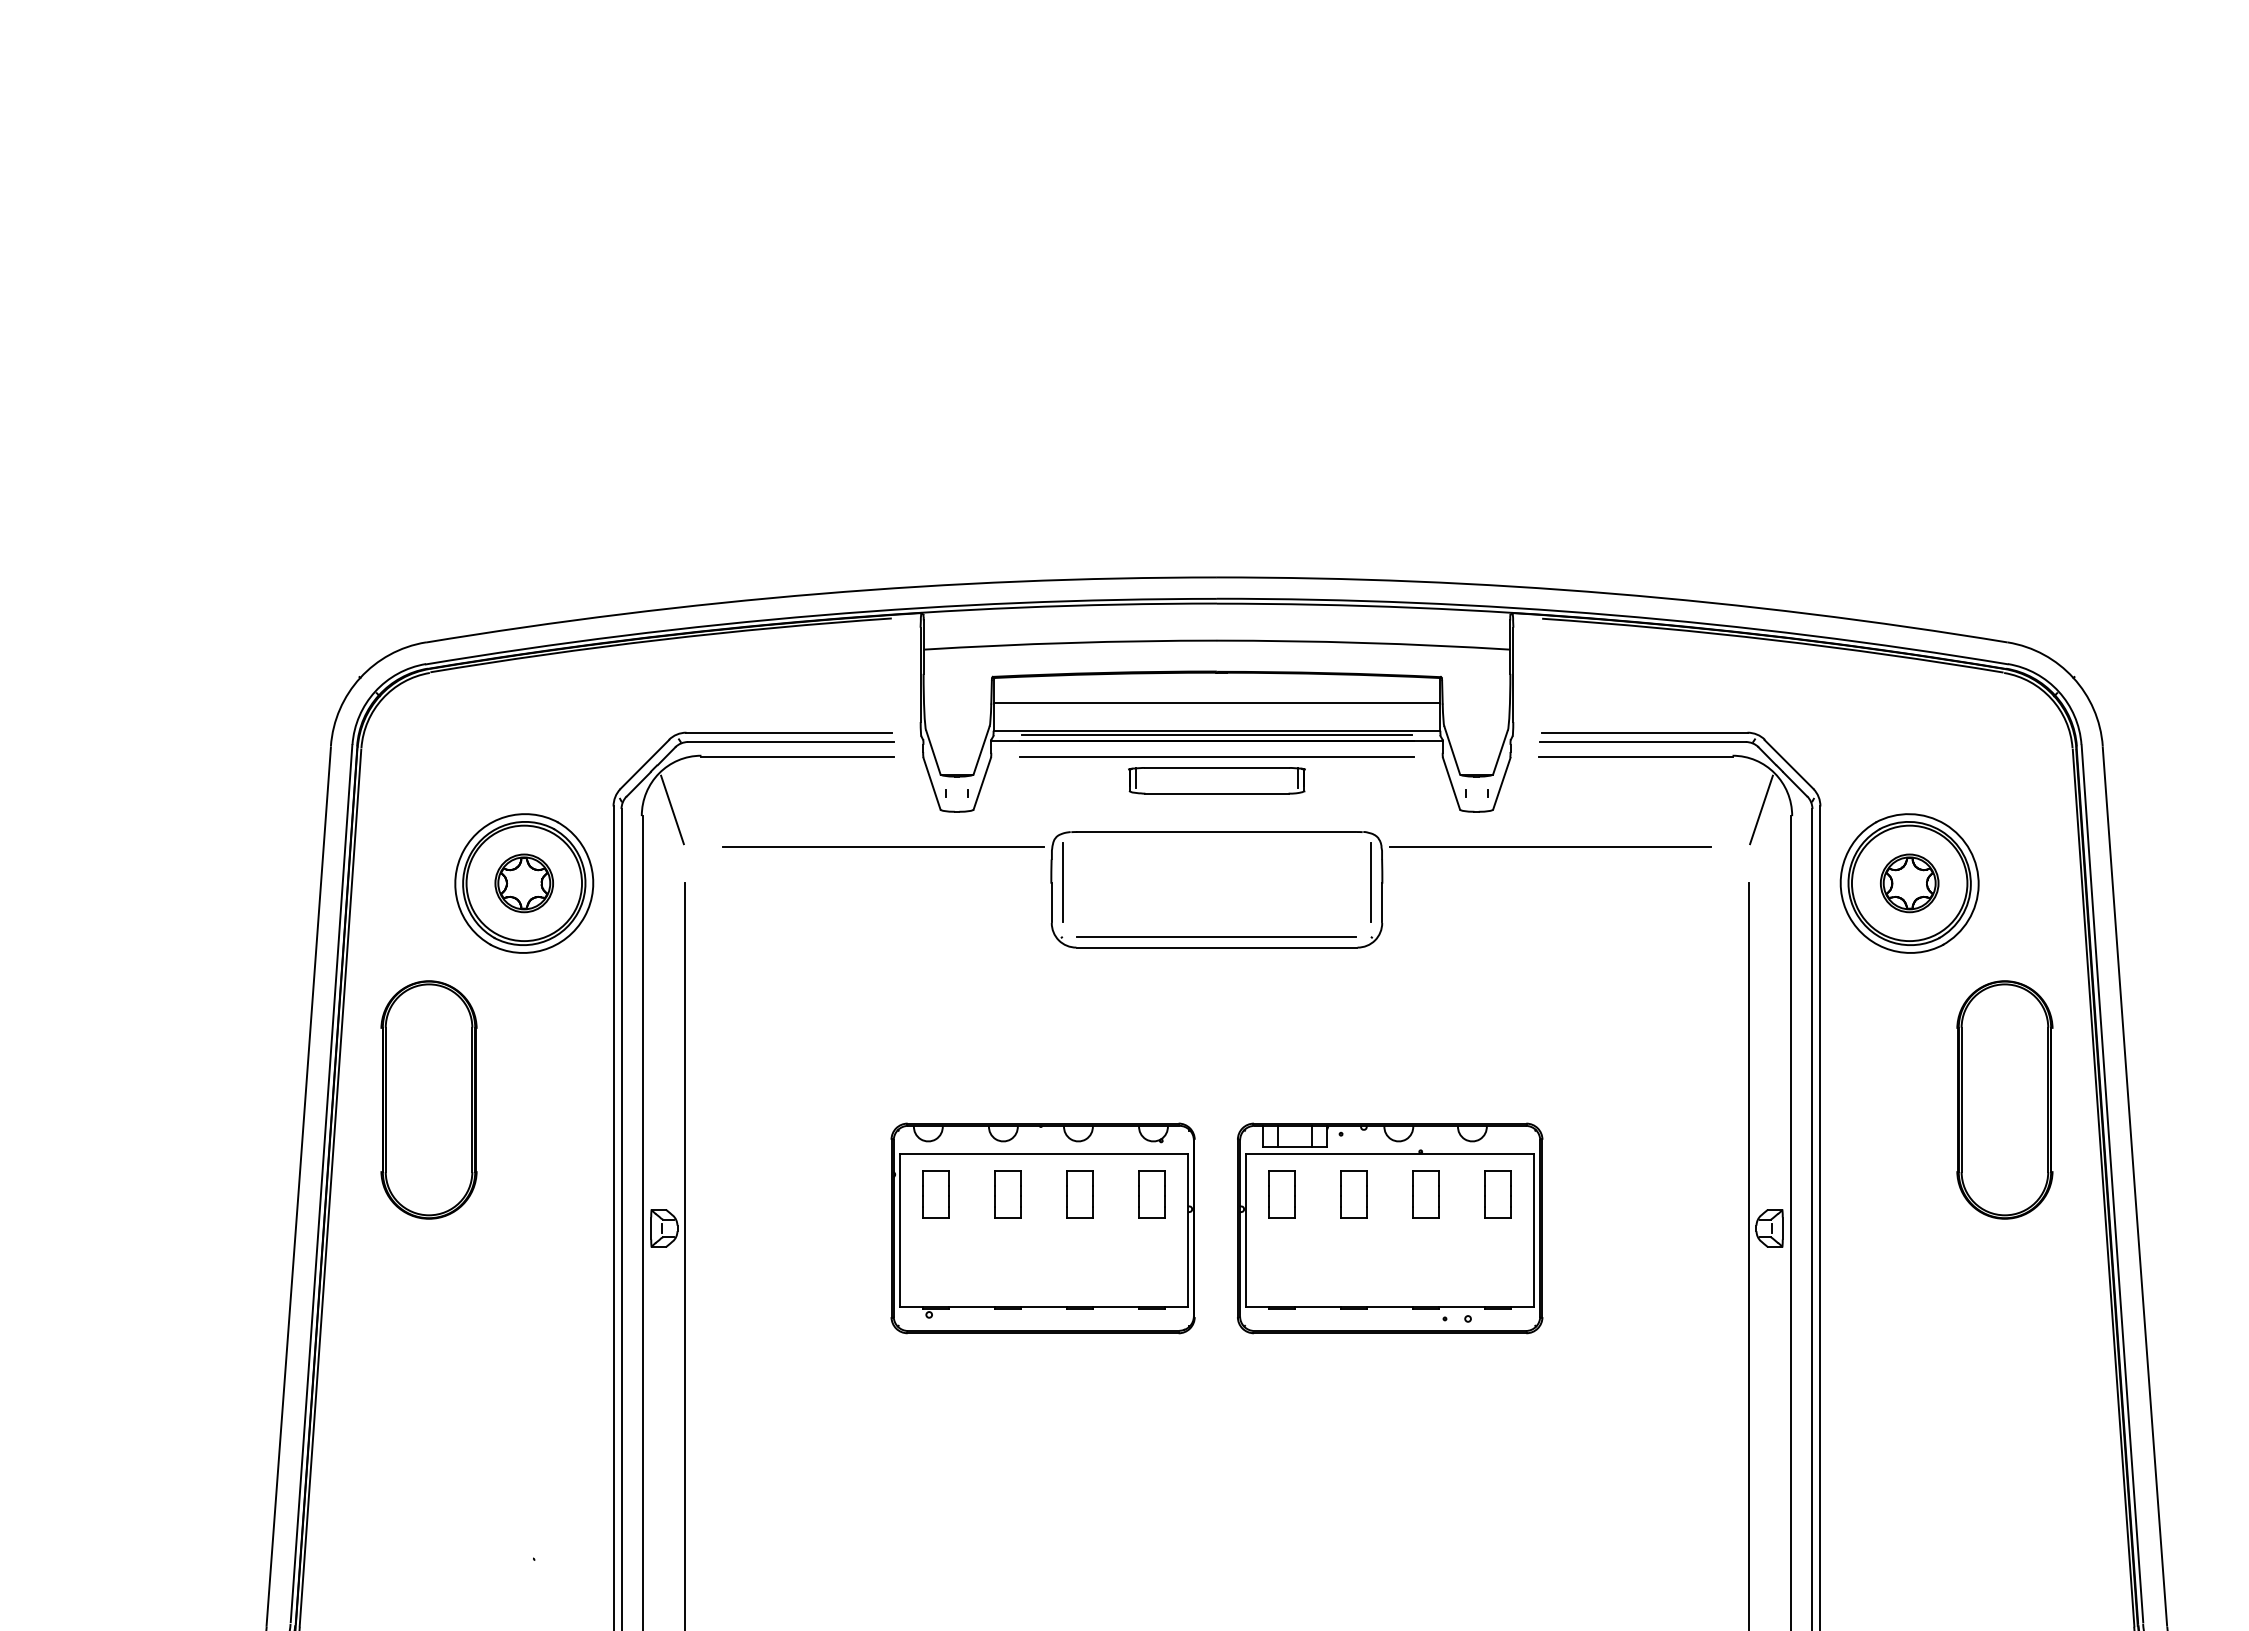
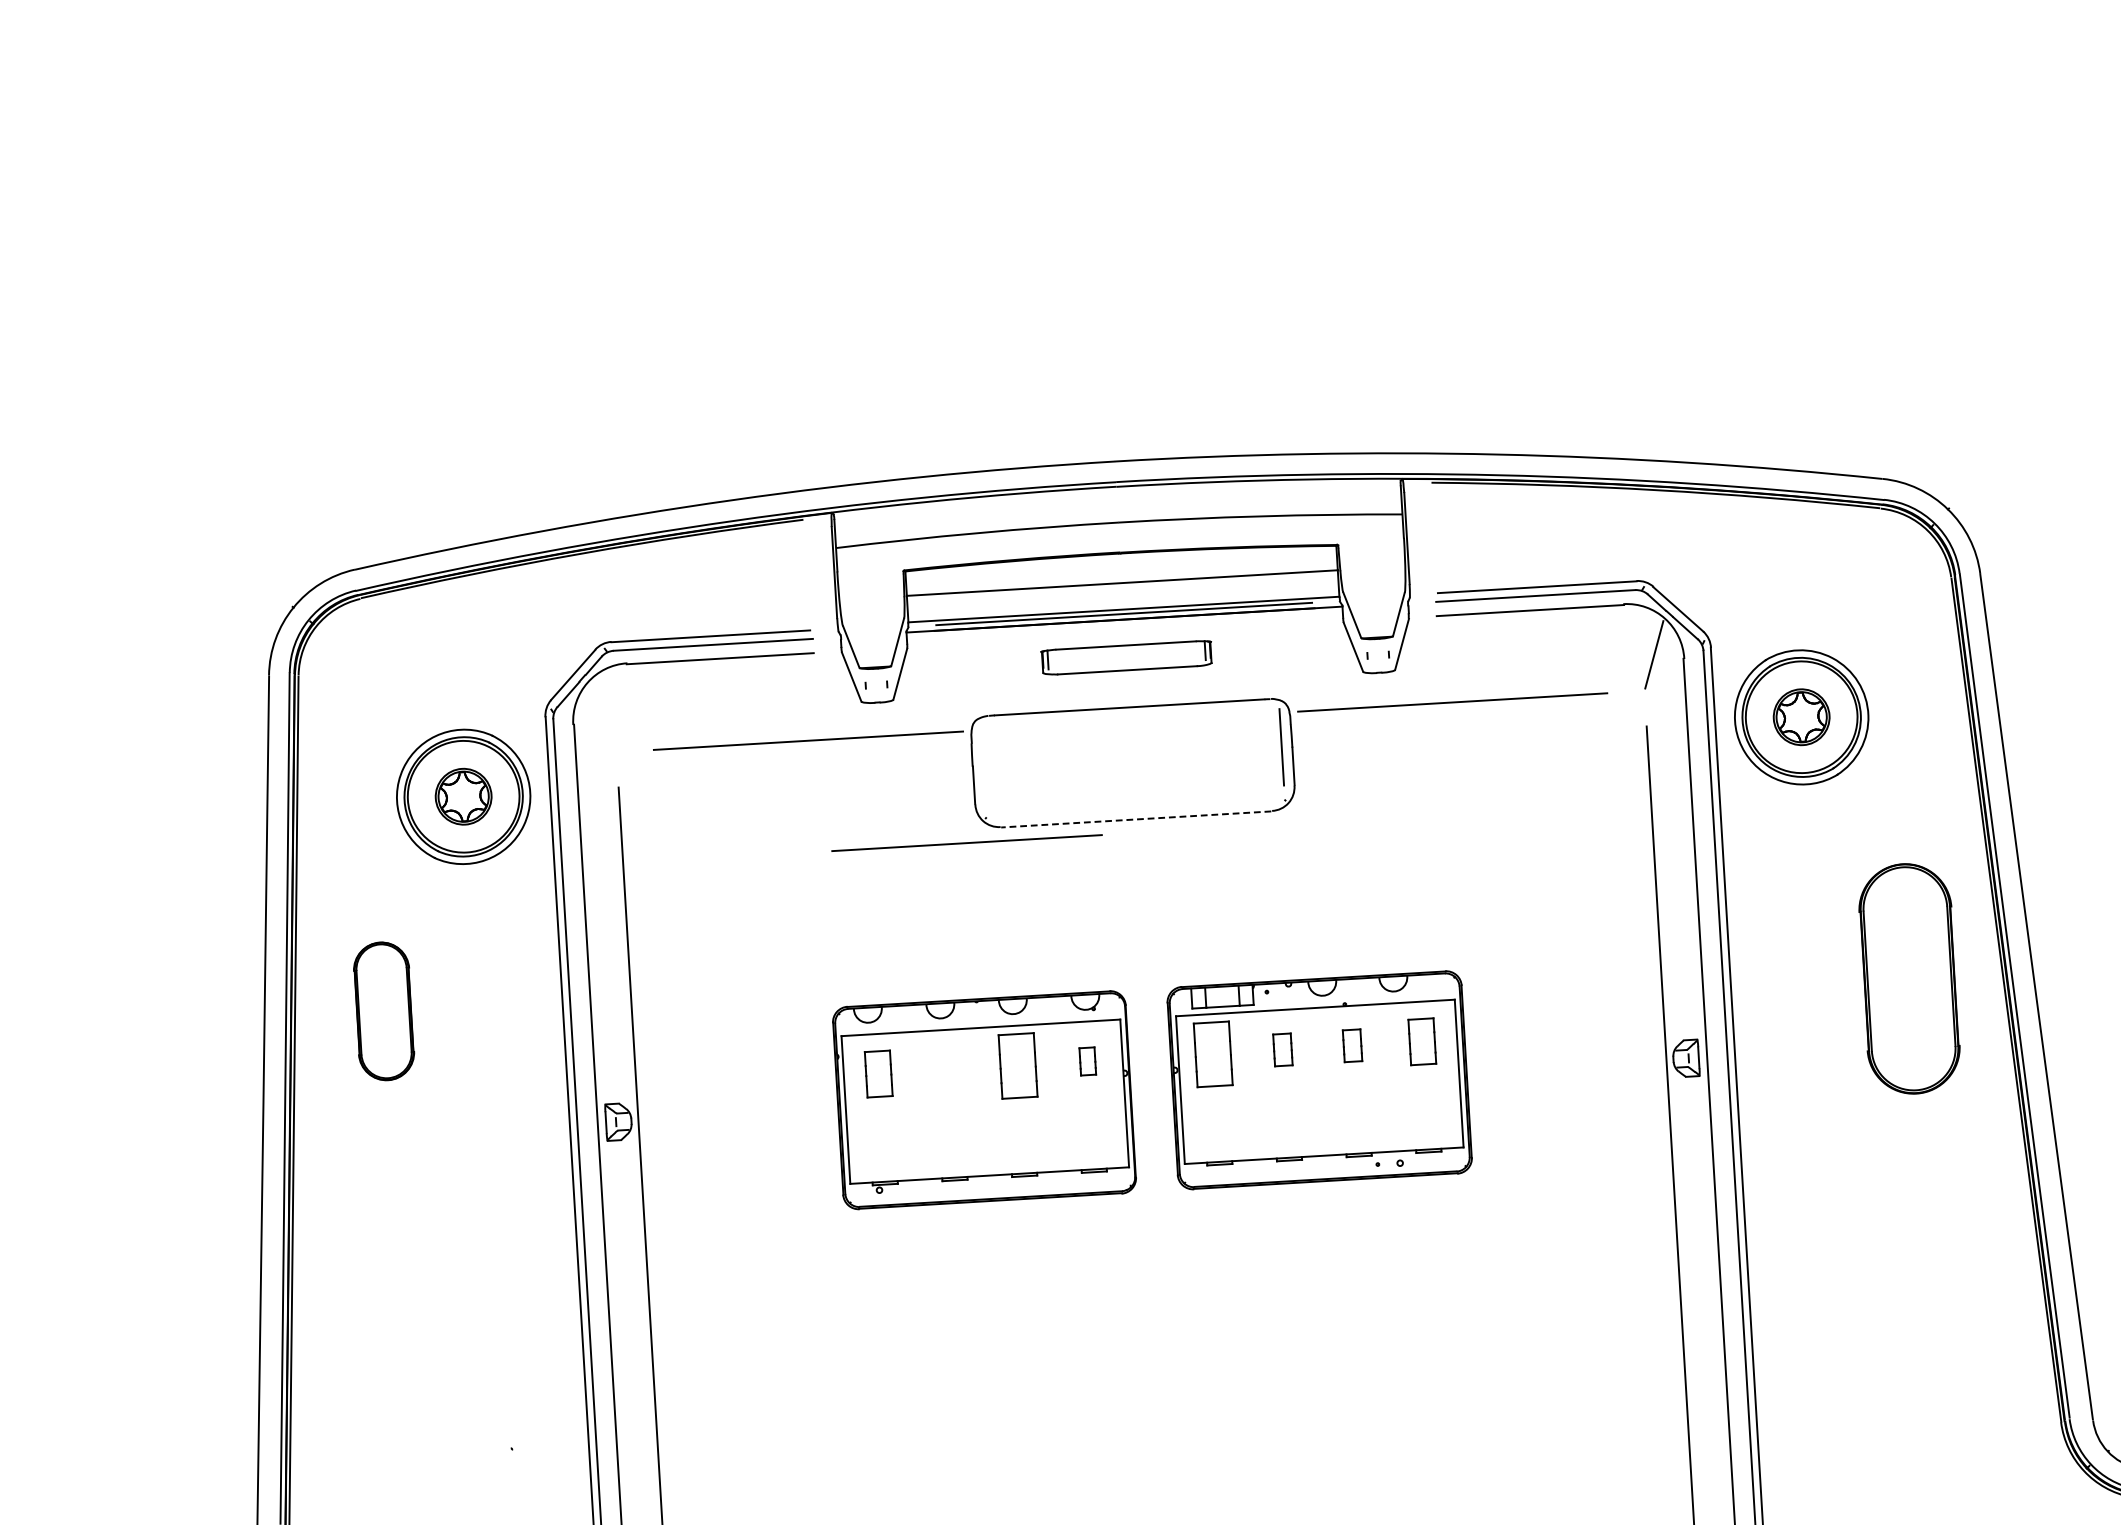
line: (1216, 756) -> (1124, 634), removed
line: (672, 809) -> (602, 716), removed
line: (1062, 882) -> (983, 765), removed
line: (1216, 936) -> (966, 842), moved
line: (1216, 948) -> (1135, 819), solid -> dashed
part: (428, 1099) -> (383, 1010), size x0.6
part: (2004, 1099) -> (1909, 978), moved
part: (1007, 1194) -> (948, 1069), removed
part: (1079, 1194) -> (1017, 1065), size x1.4
part: (1151, 1194) -> (1087, 1061), size x0.6
part: (1281, 1194) -> (1212, 1053), size x1.4
part: (1353, 1194) -> (1282, 1049), size x0.7
part: (1425, 1194) -> (1351, 1045), size x0.7

